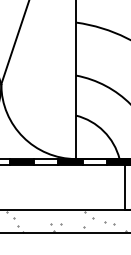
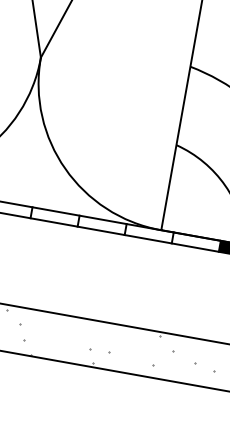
fill: (22, 161) -> (55, 216), removed
fill: (70, 161) -> (149, 232), removed

